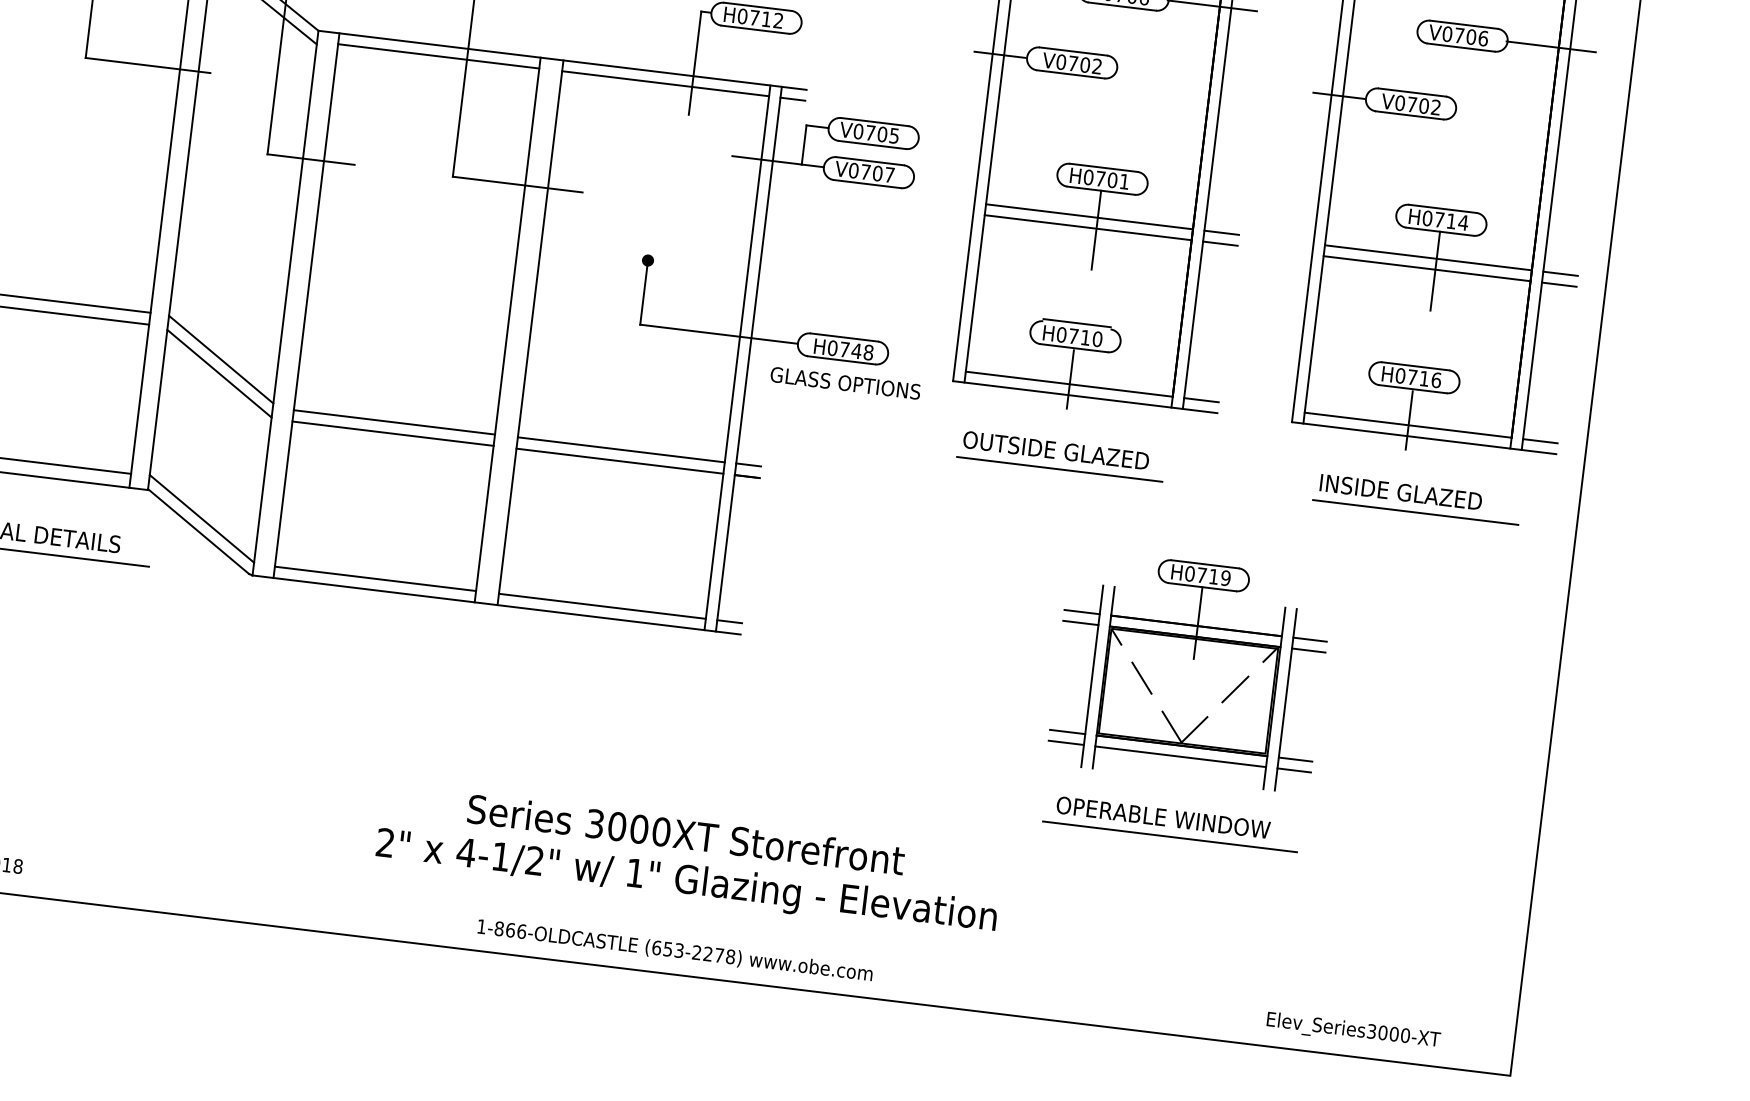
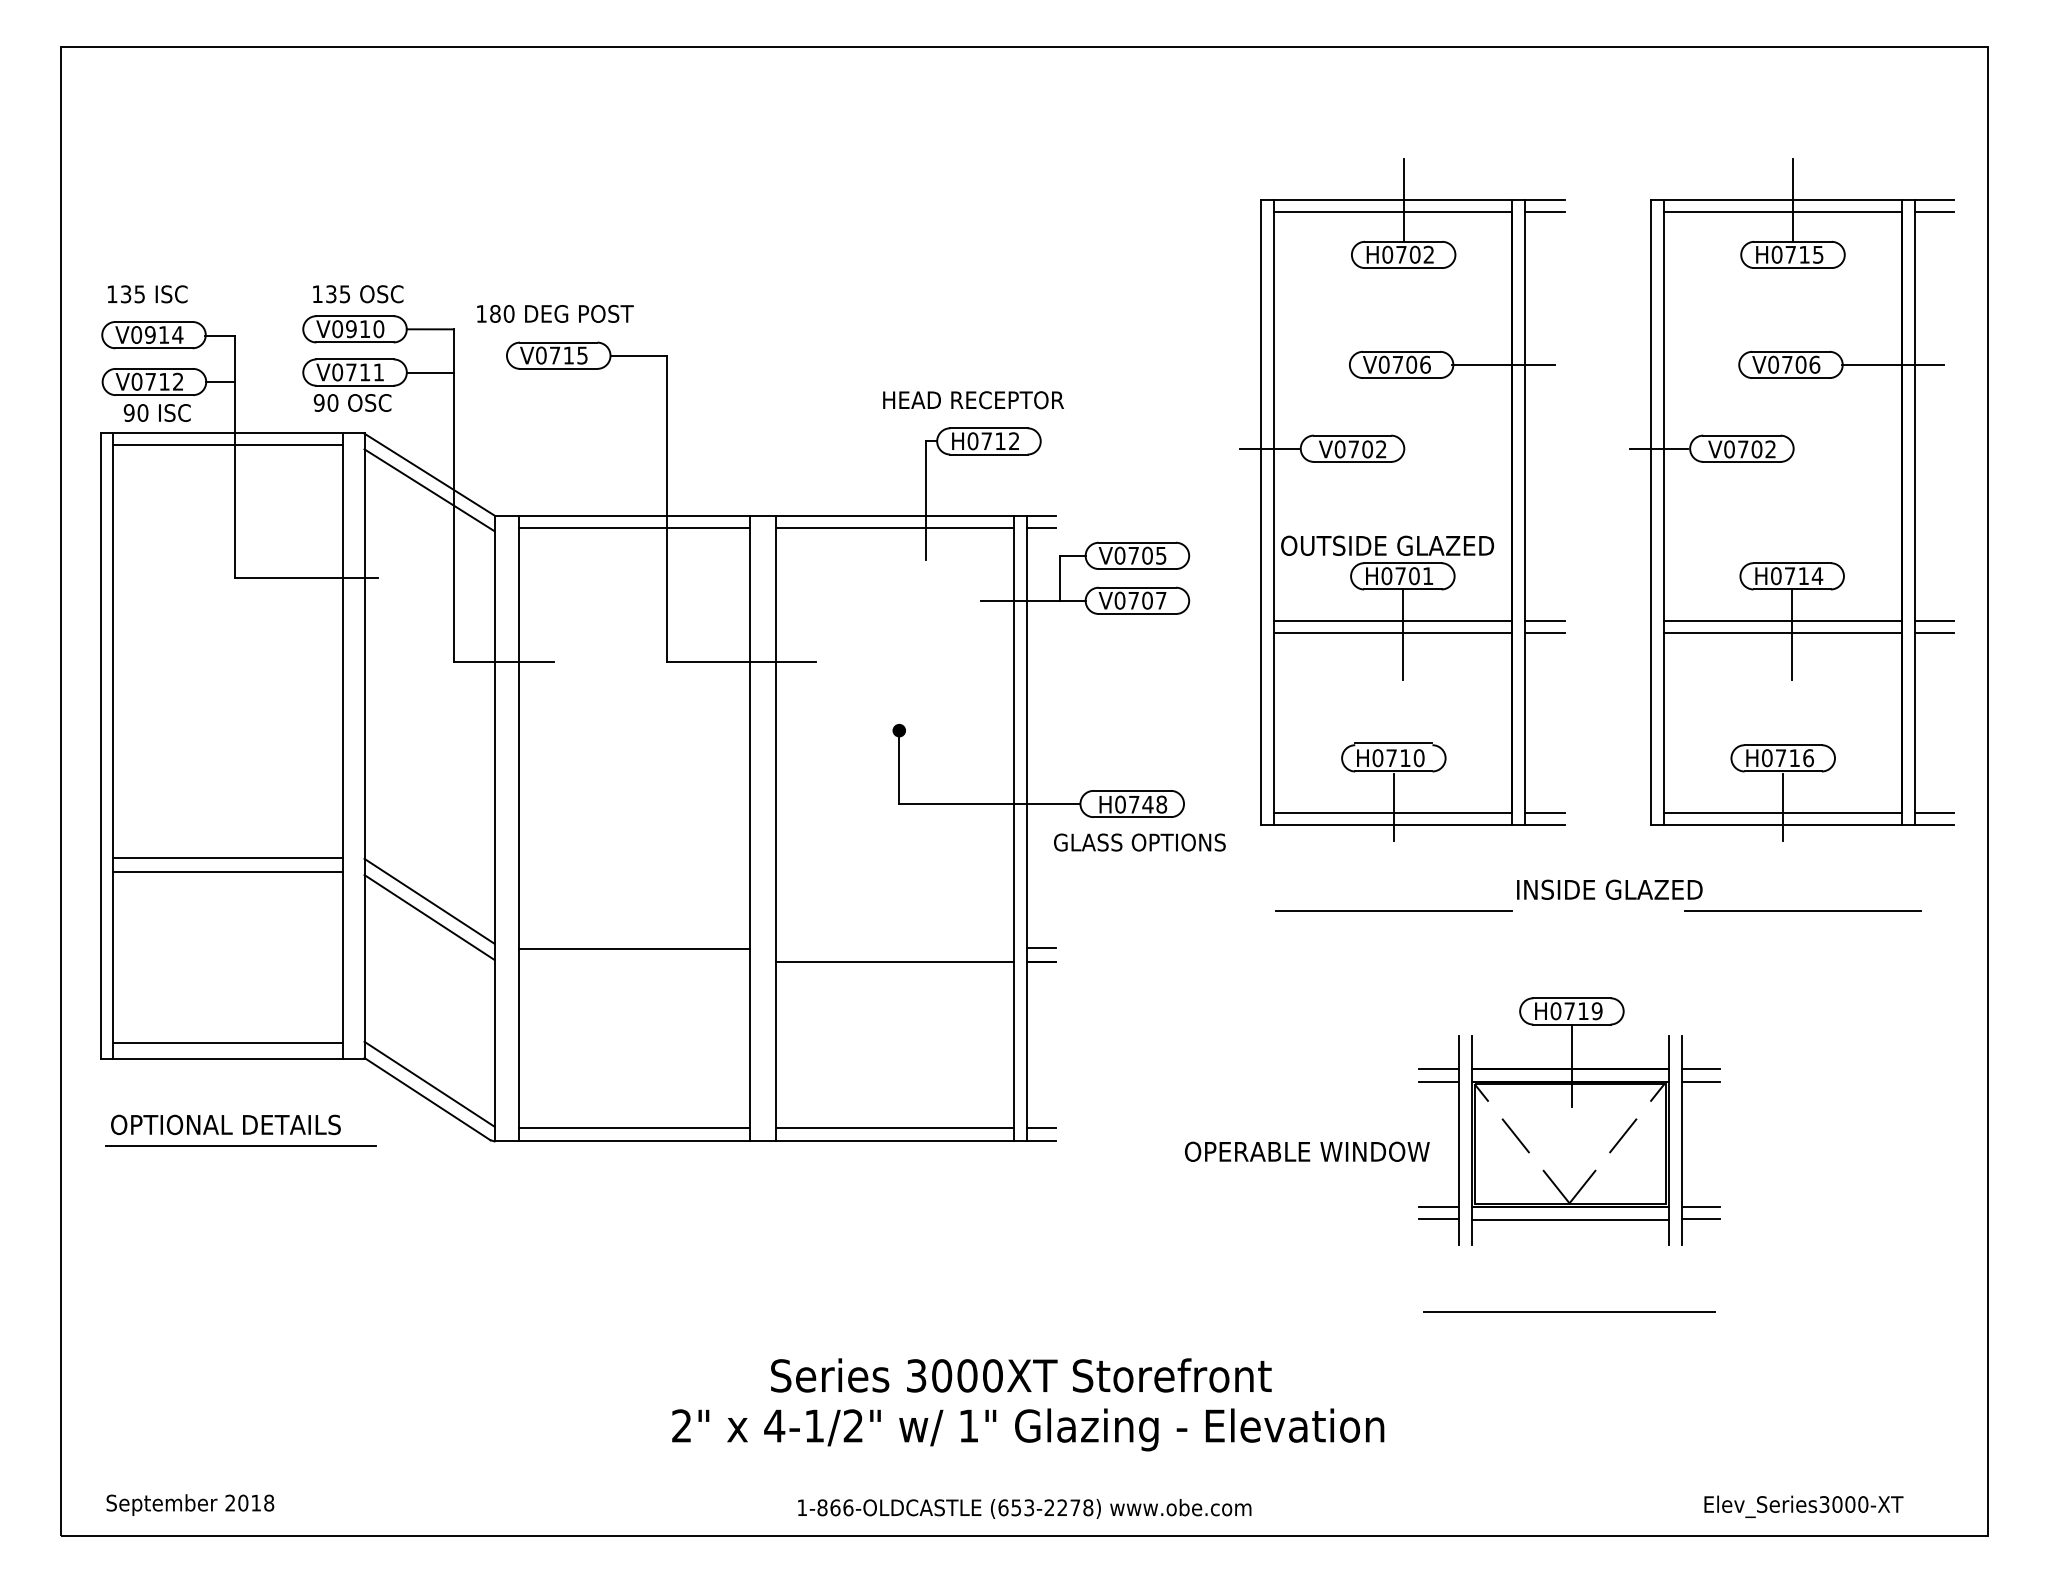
line: (392, 433) -> (633, 961), removed
line: (620, 449) -> (894, 948), removed
text: (1056, 450) -> (1387, 545), moved
text: (1400, 491) -> (1609, 889), moved
text: (1163, 817) -> (1307, 1151), moved

